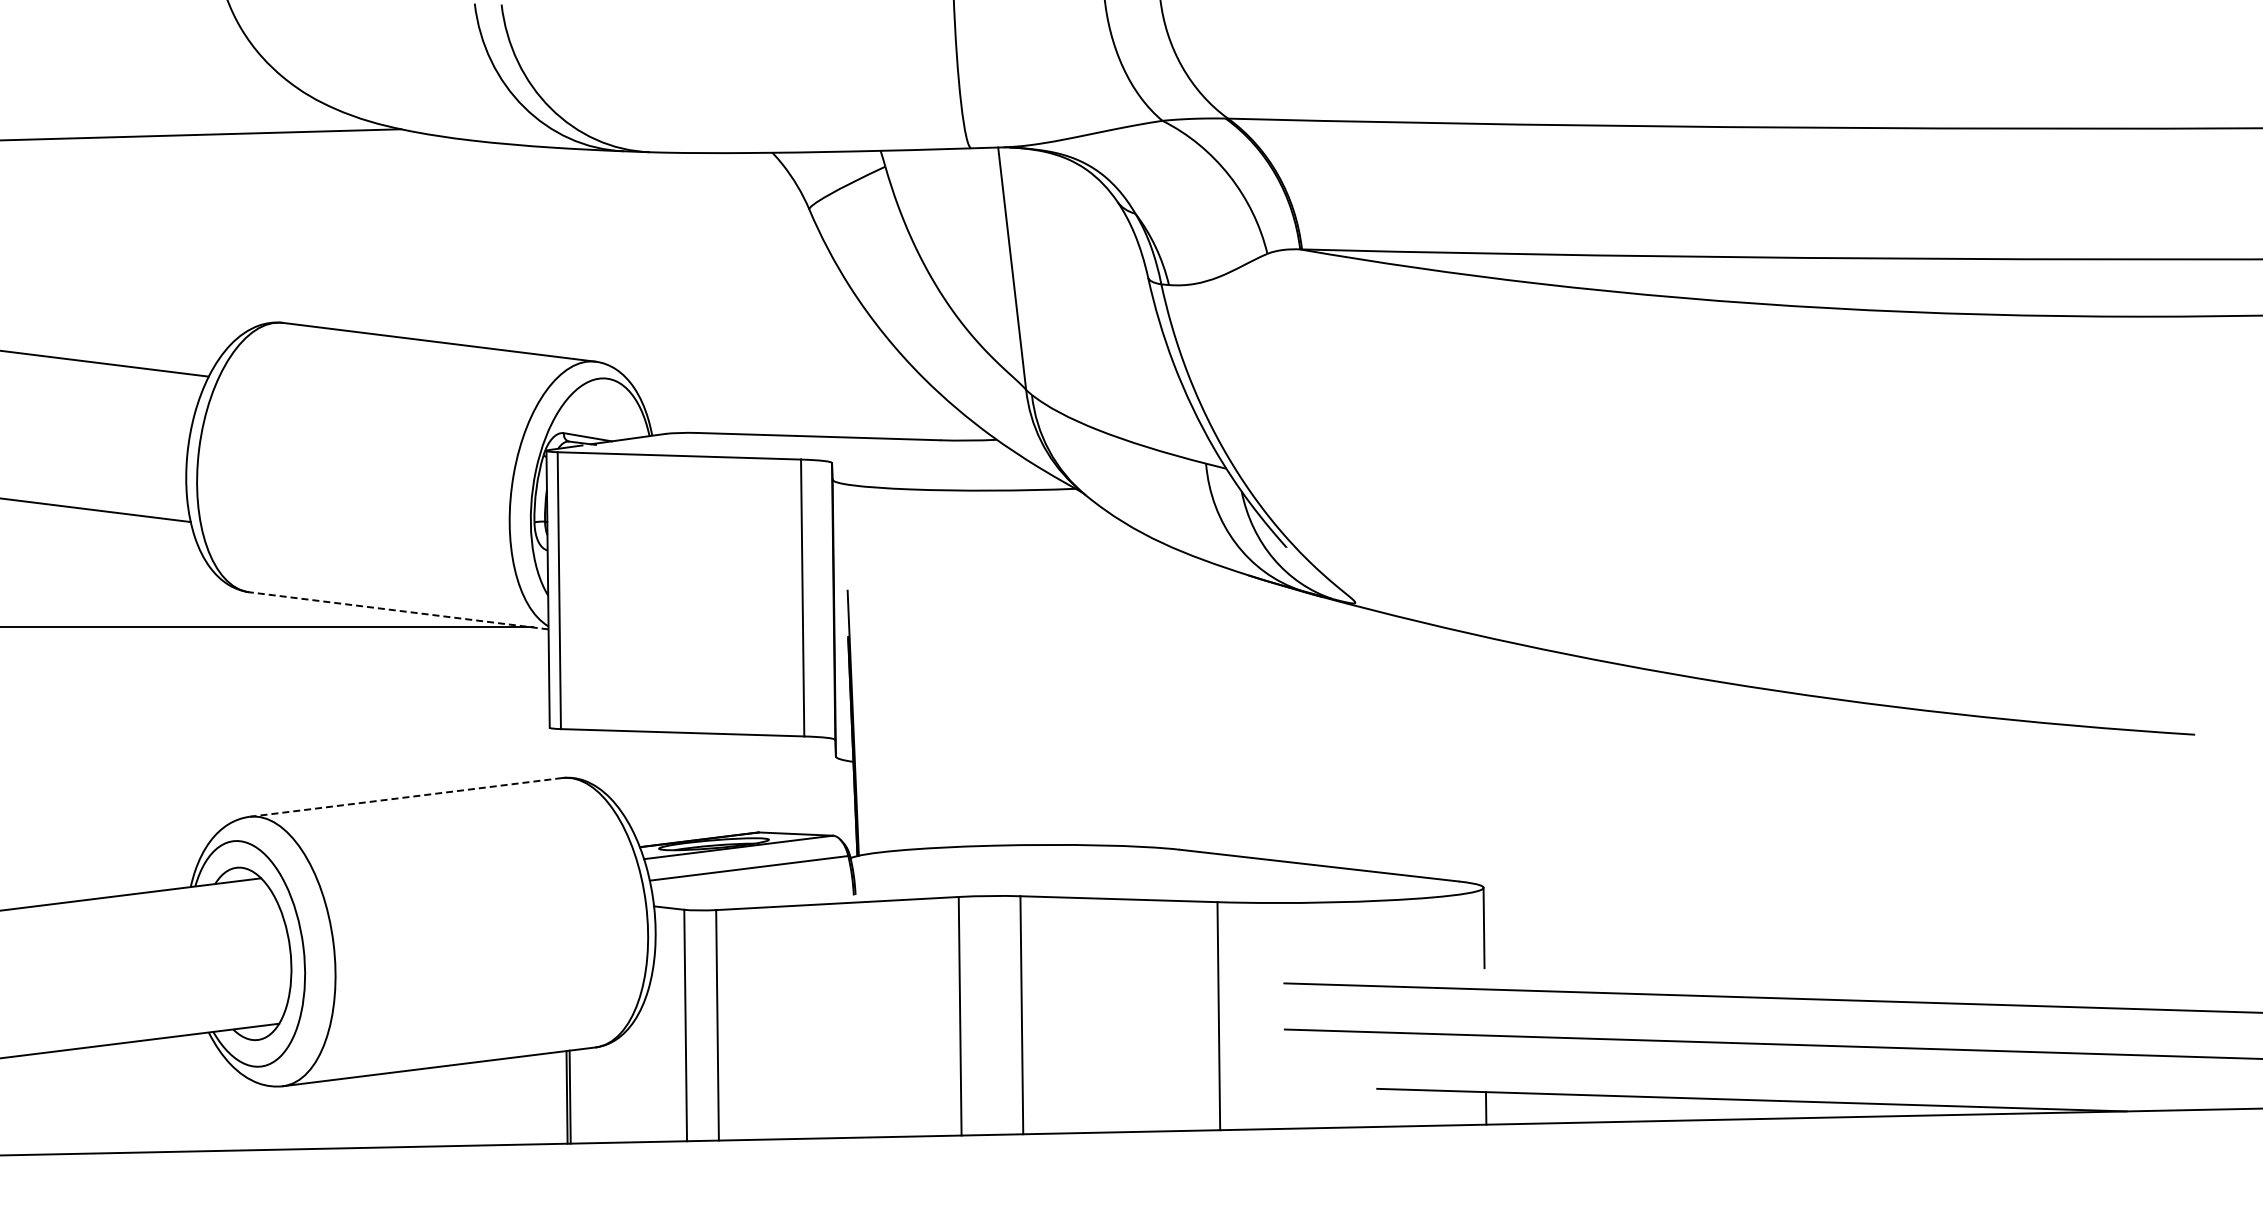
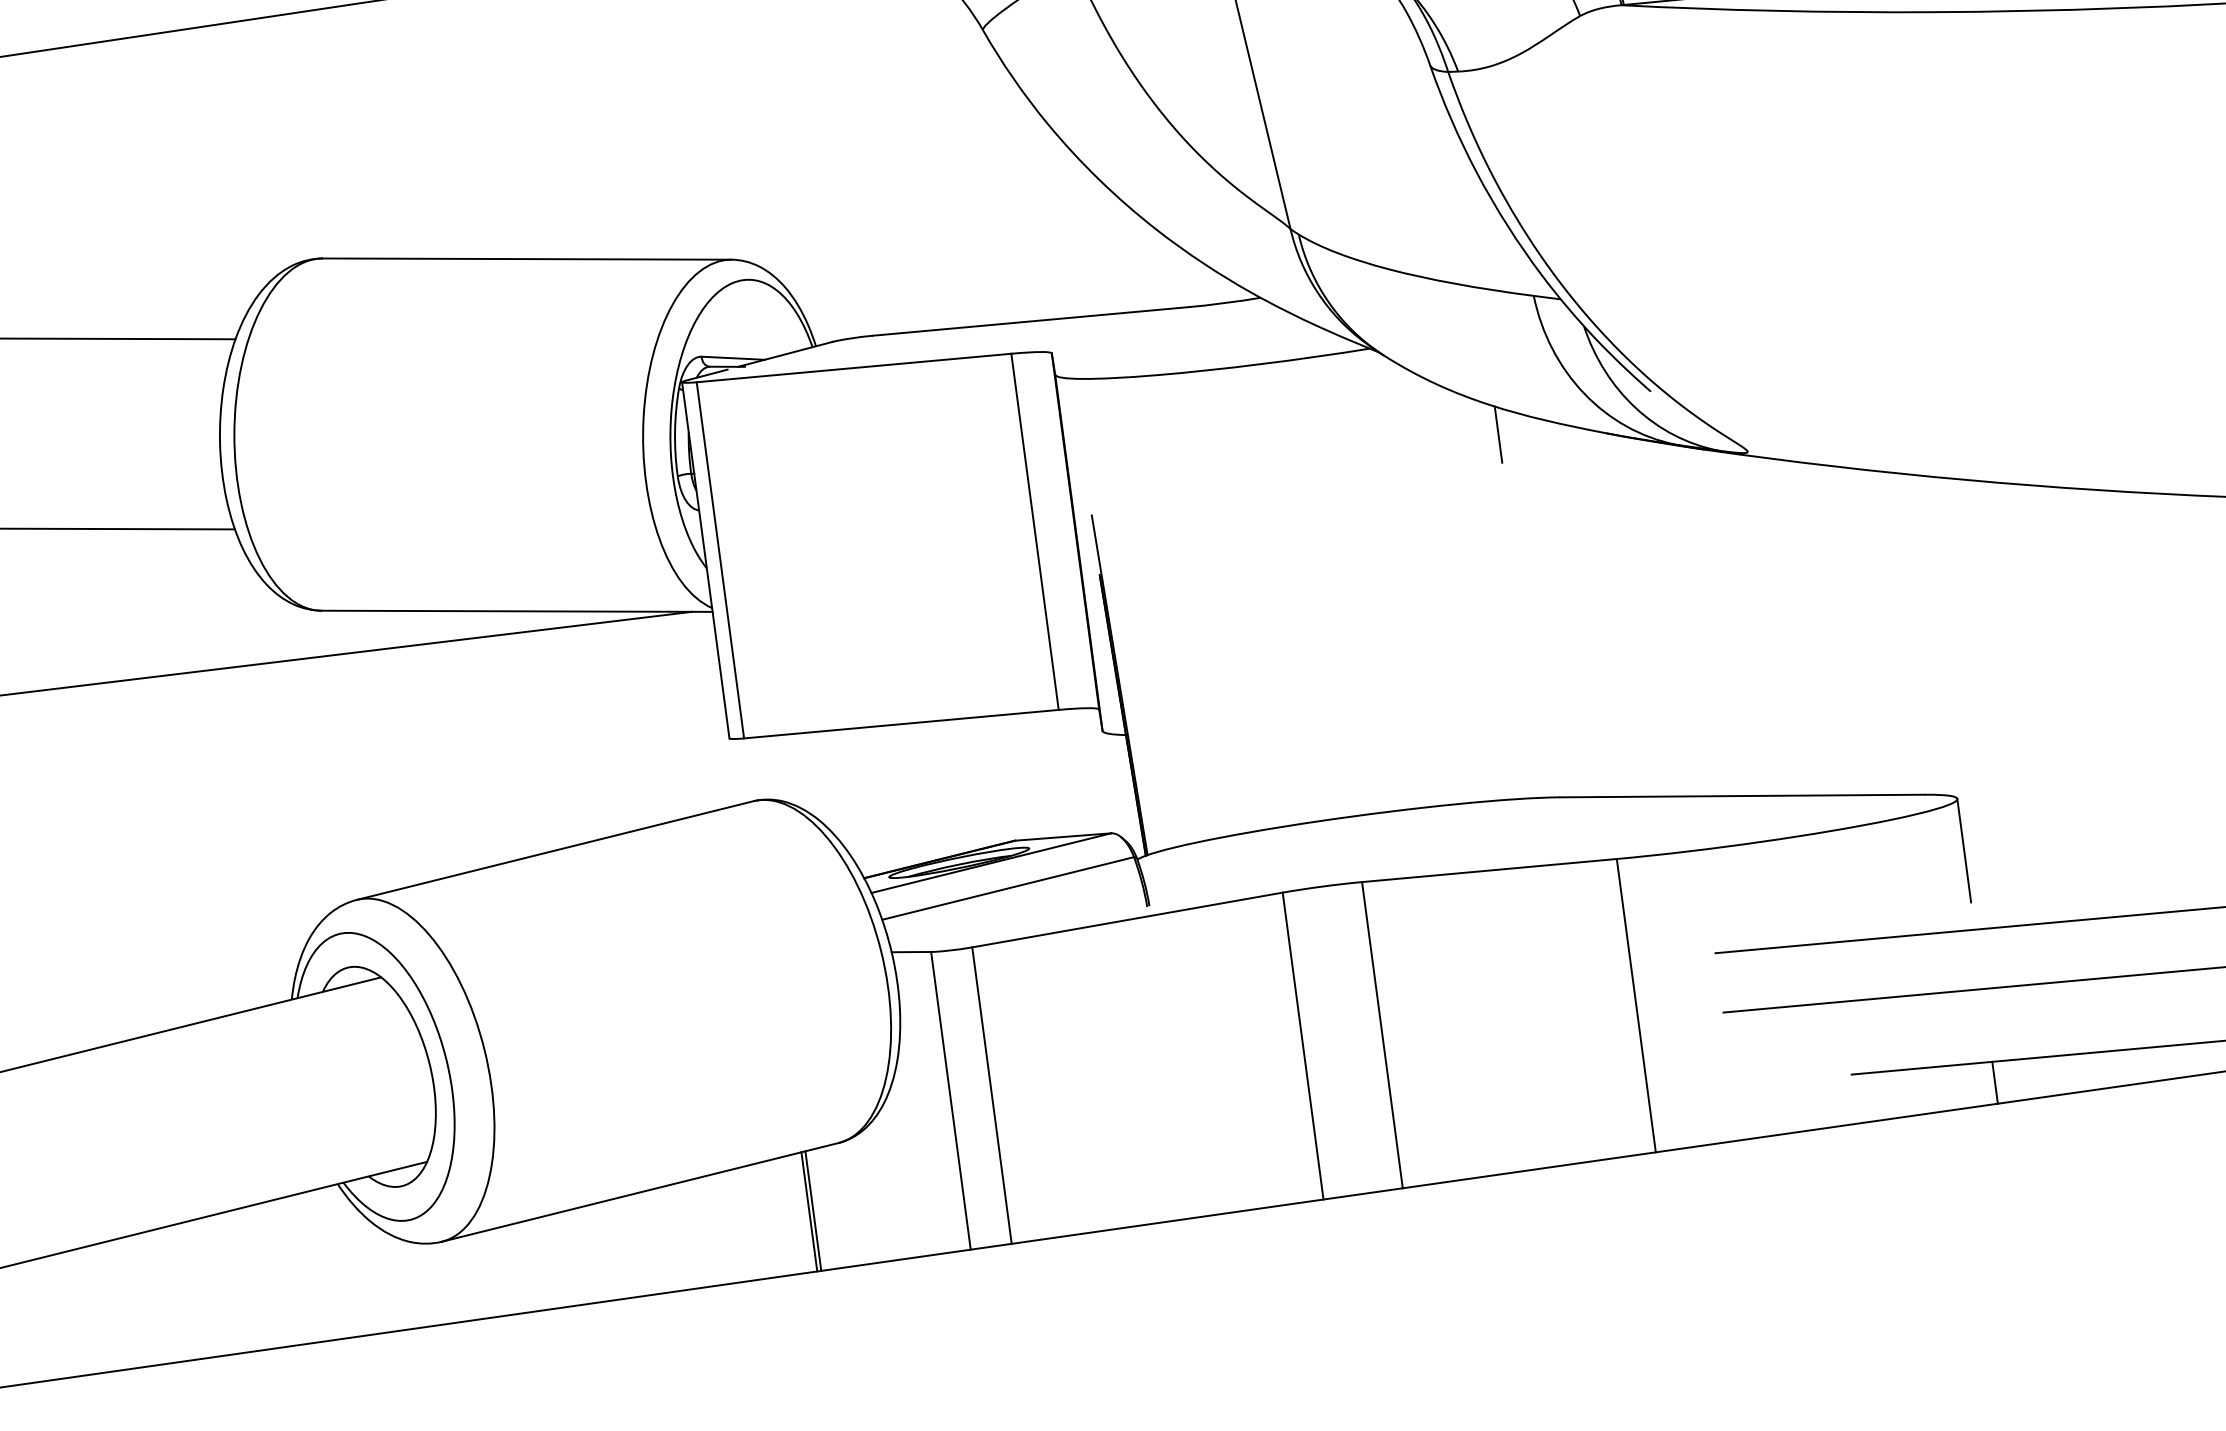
line: (1166, 566) -> (1498, 434), added
line: (399, 610) -> (517, 610), dashed -> solid
line: (405, 797) -> (554, 850), dashed -> solid

